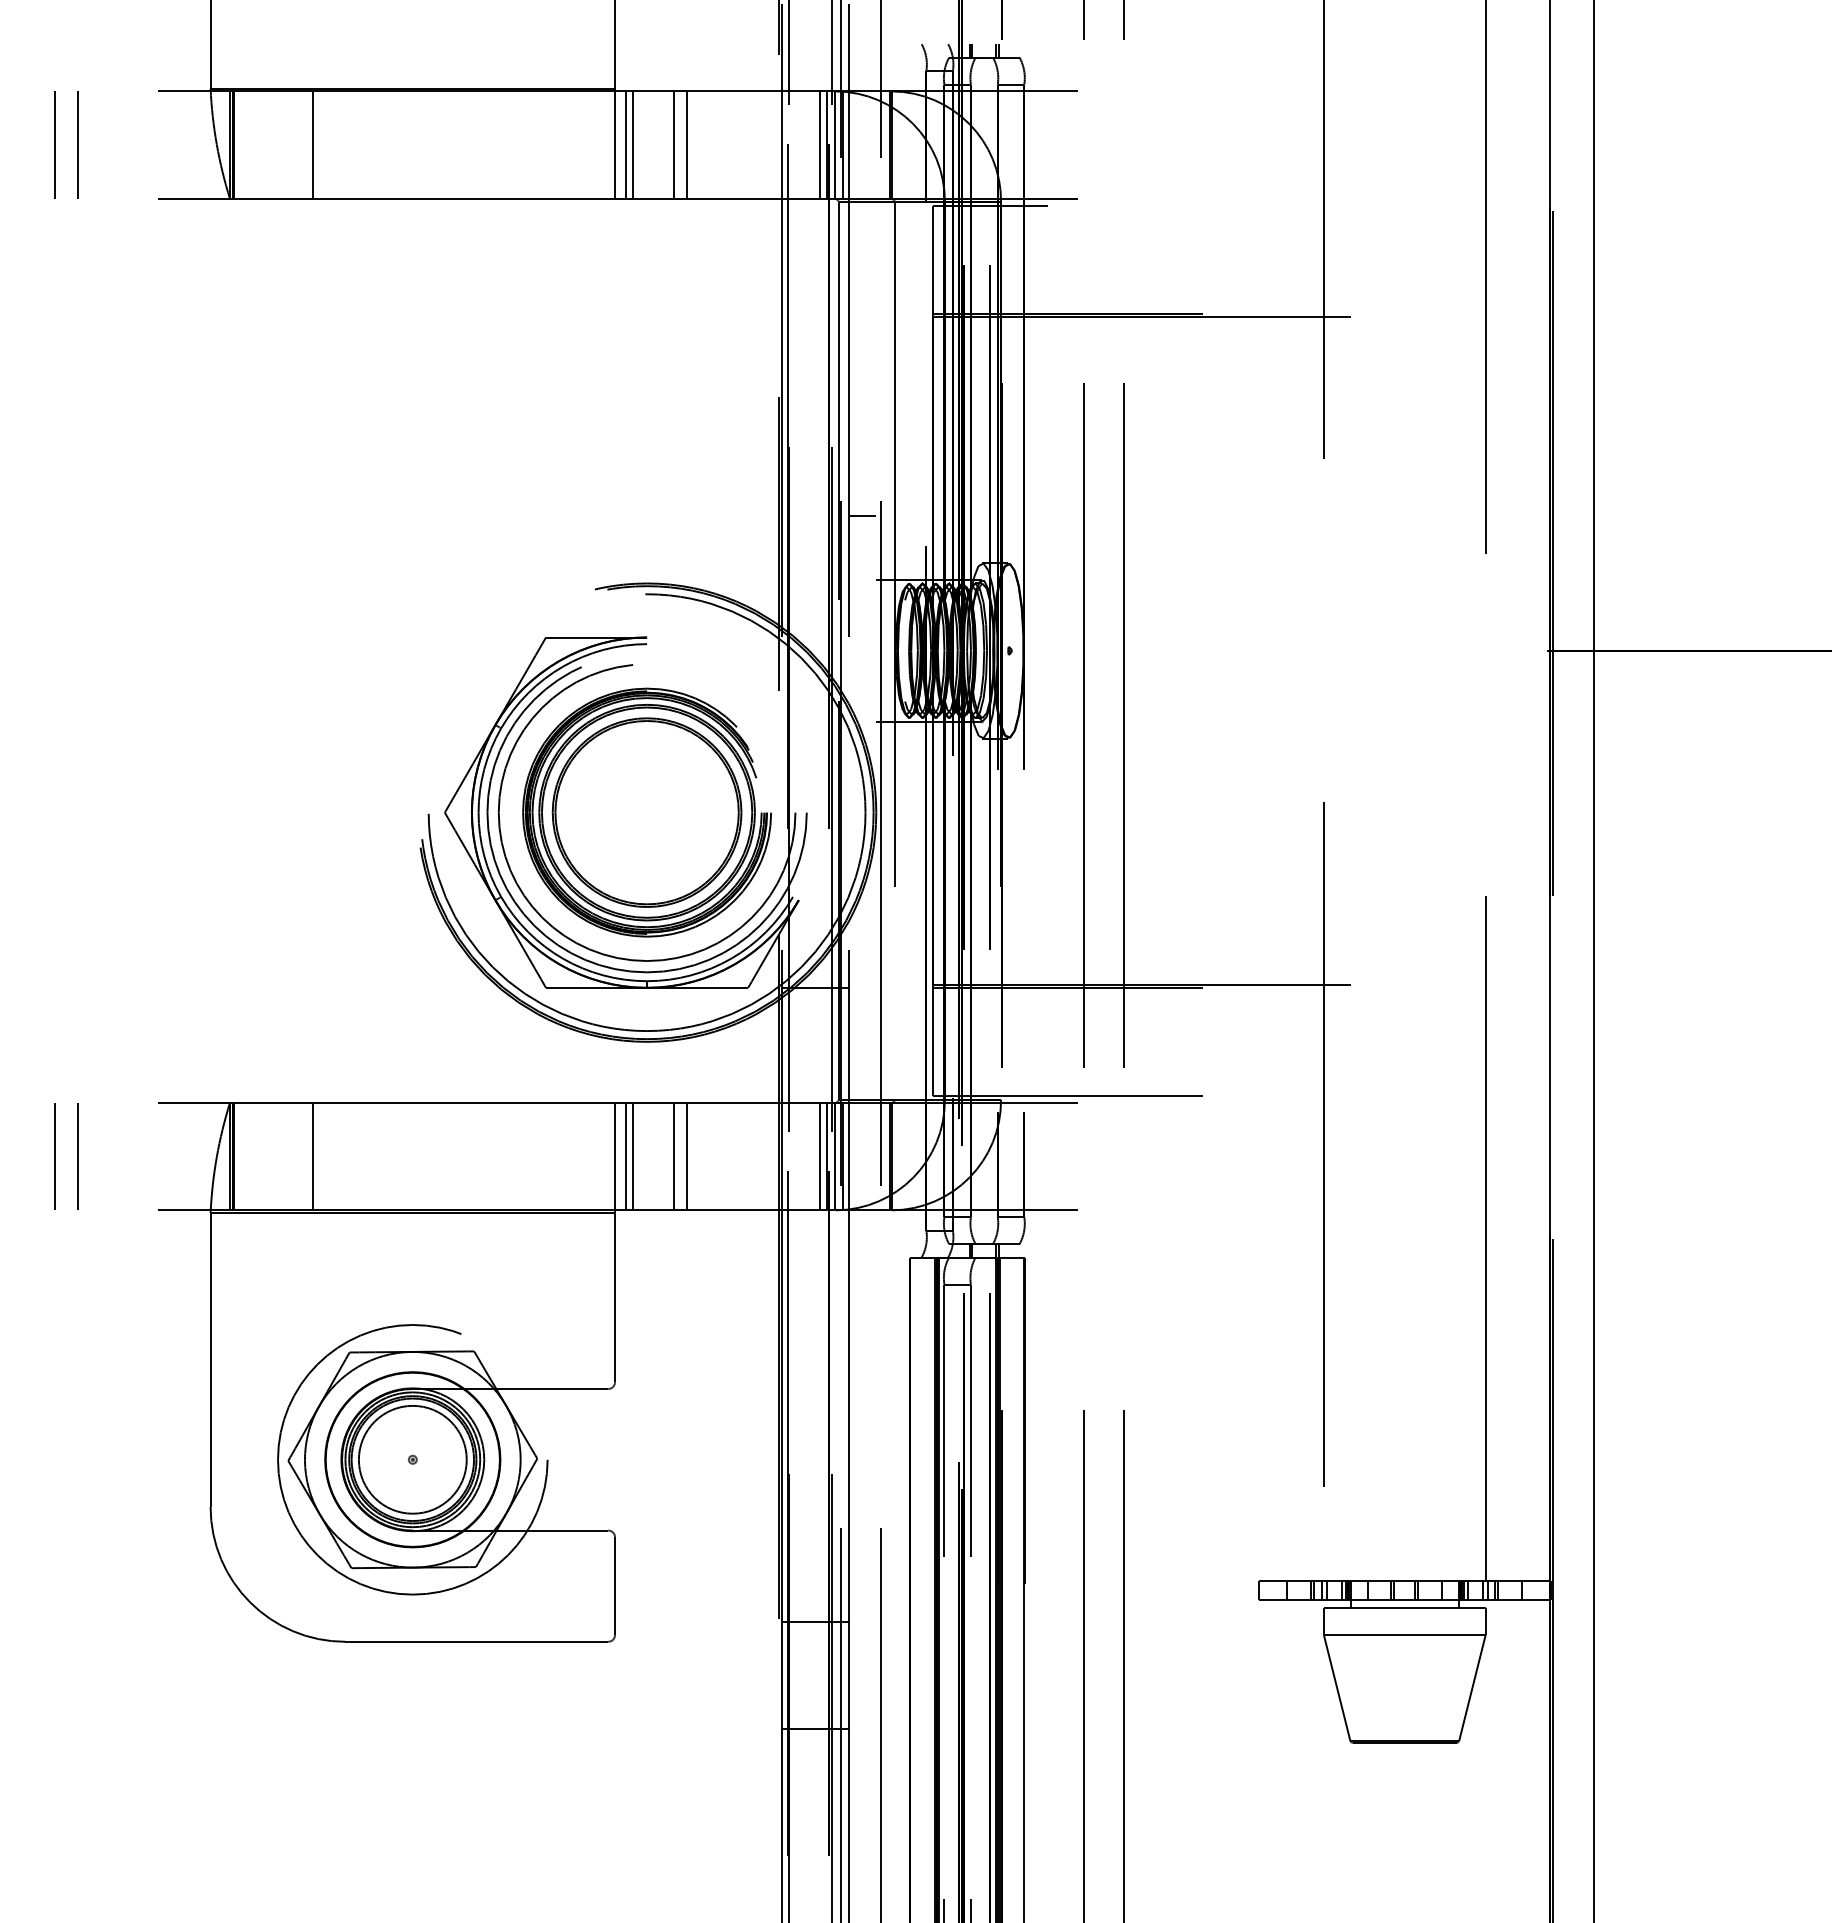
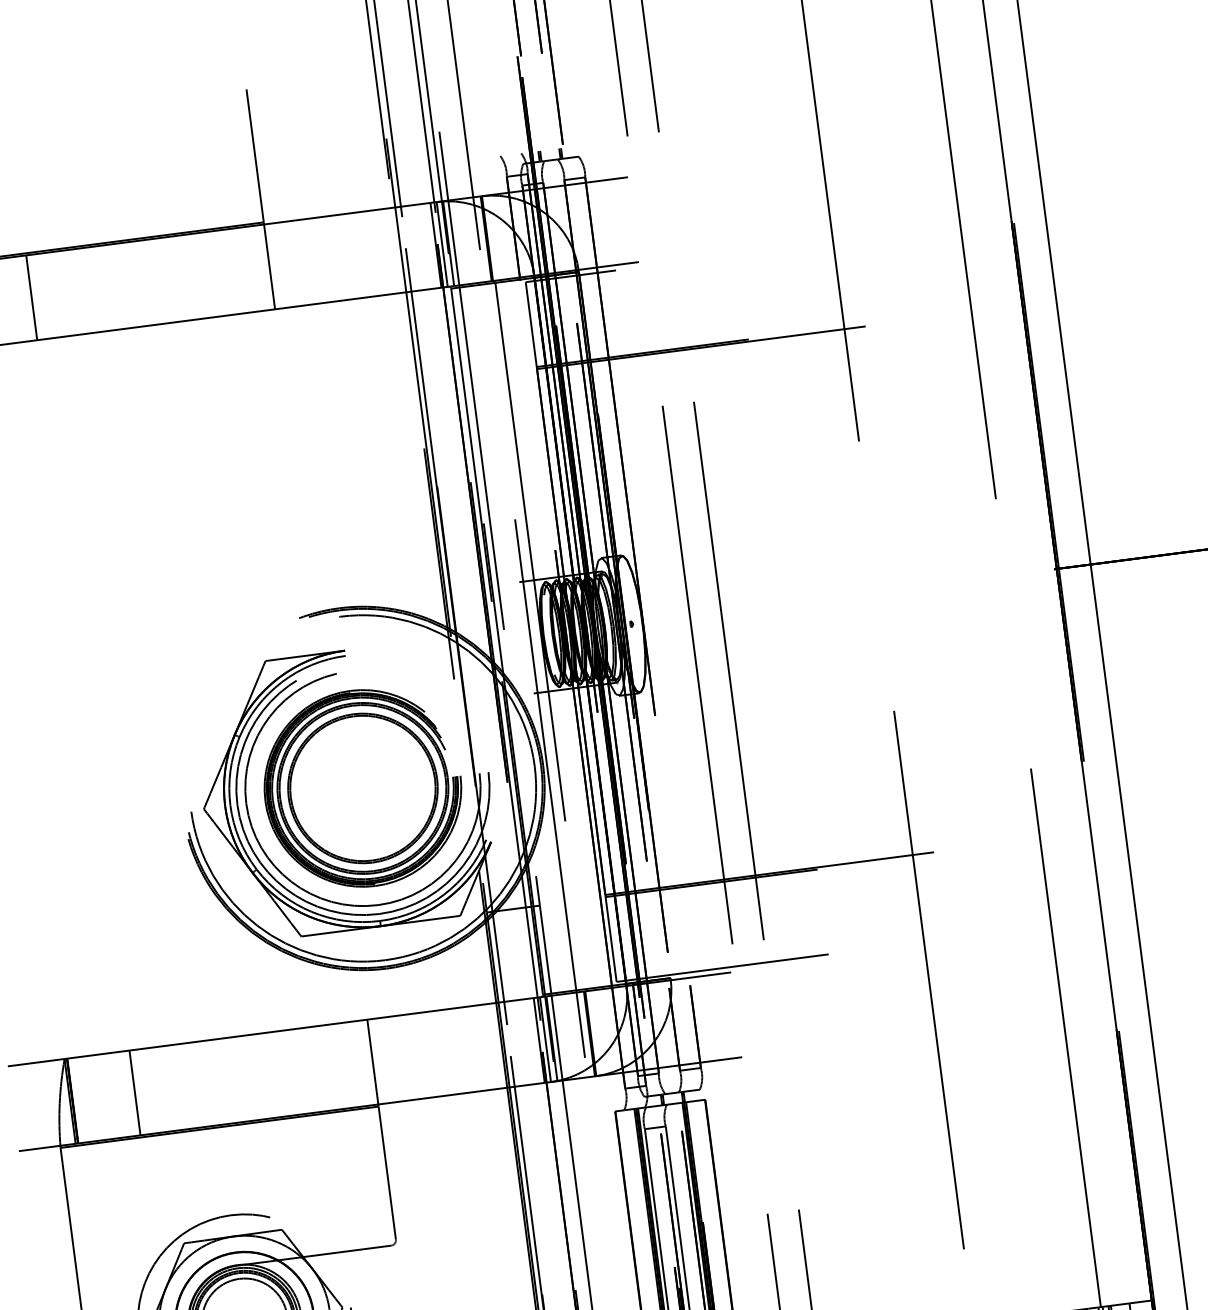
line: (625, 145) -> (277, 266), removed
line: (632, 145) -> (283, 265), removed
line: (674, 145) -> (316, 260), removed
line: (687, 145) -> (326, 259), removed
line: (819, 145) -> (430, 246), removed
line: (862, 516) -> (502, 533), removed
line: (625, 1156) -> (381, 1061), removed
line: (632, 1156) -> (386, 1060), removed
line: (674, 1156) -> (419, 1056), removed
line: (687, 1156) -> (429, 1054), removed
line: (819, 1156) -> (533, 1041), removed

